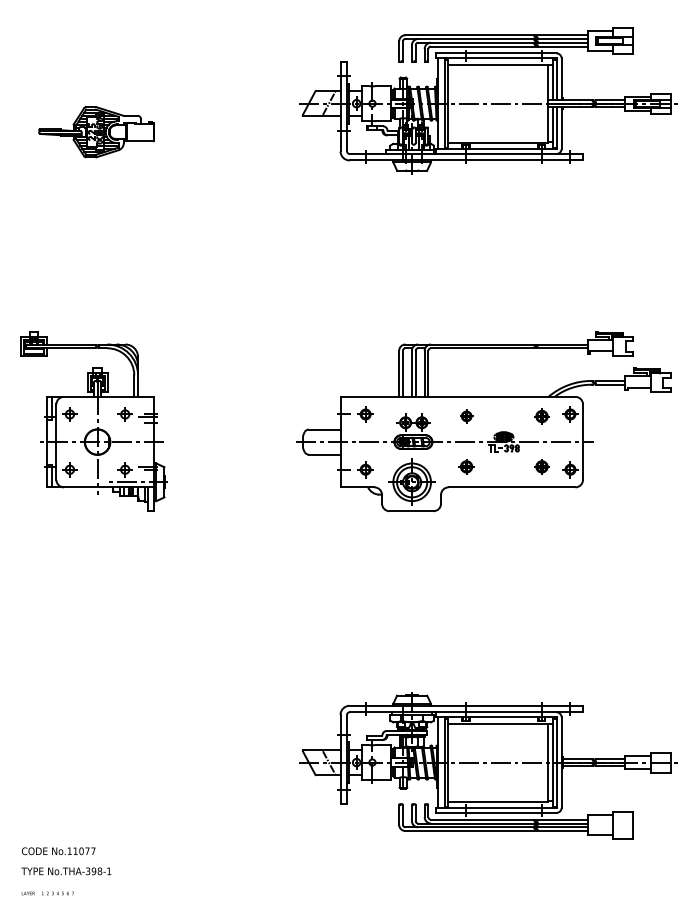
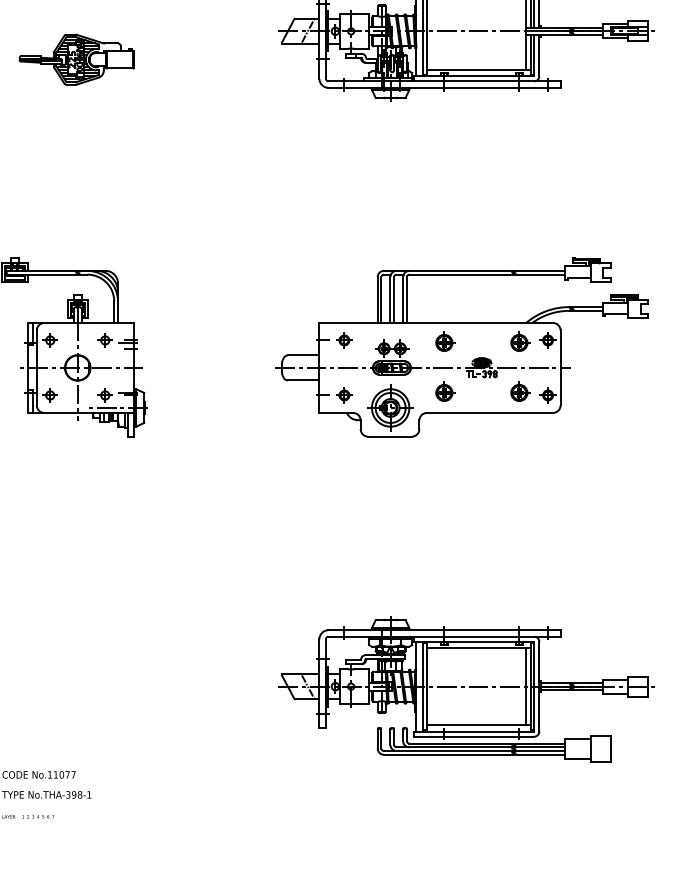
part: (467, 415) -> (445, 341), size x1.67
part: (542, 415) -> (520, 341), size x1.43
part: (467, 465) -> (445, 391), size x1.43
part: (542, 465) -> (520, 391), size x1.43

